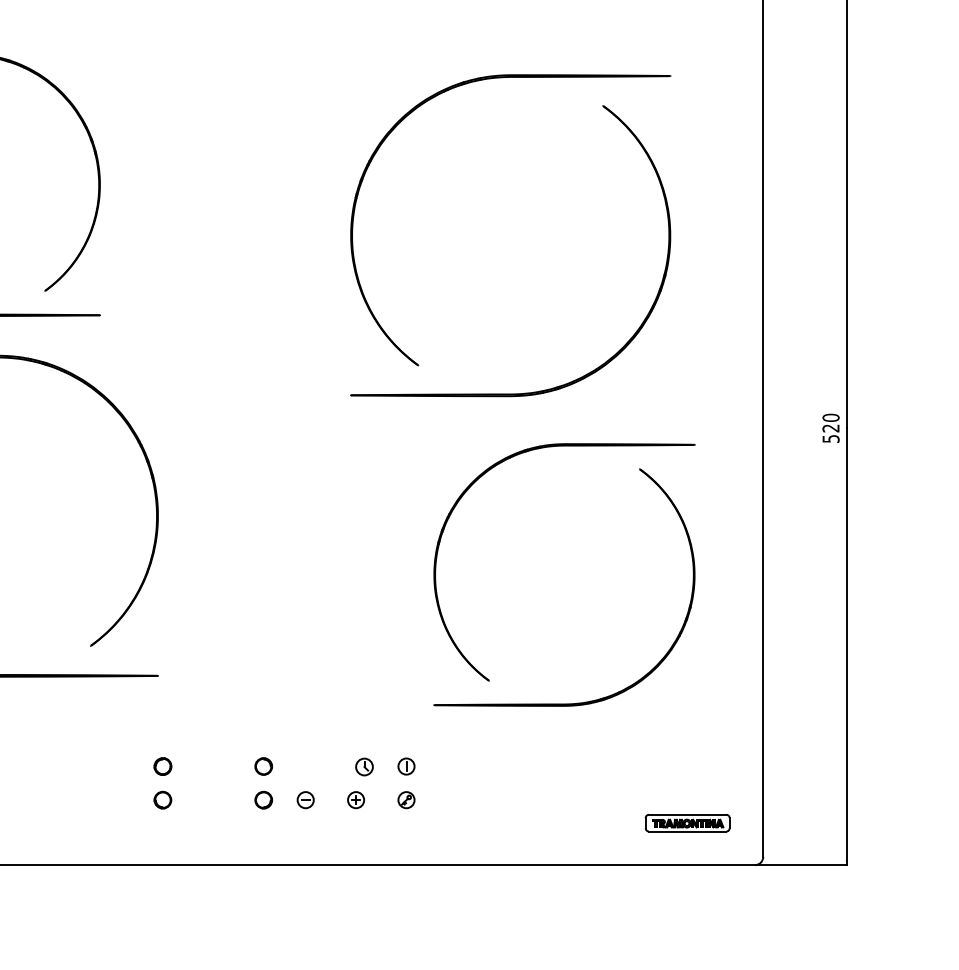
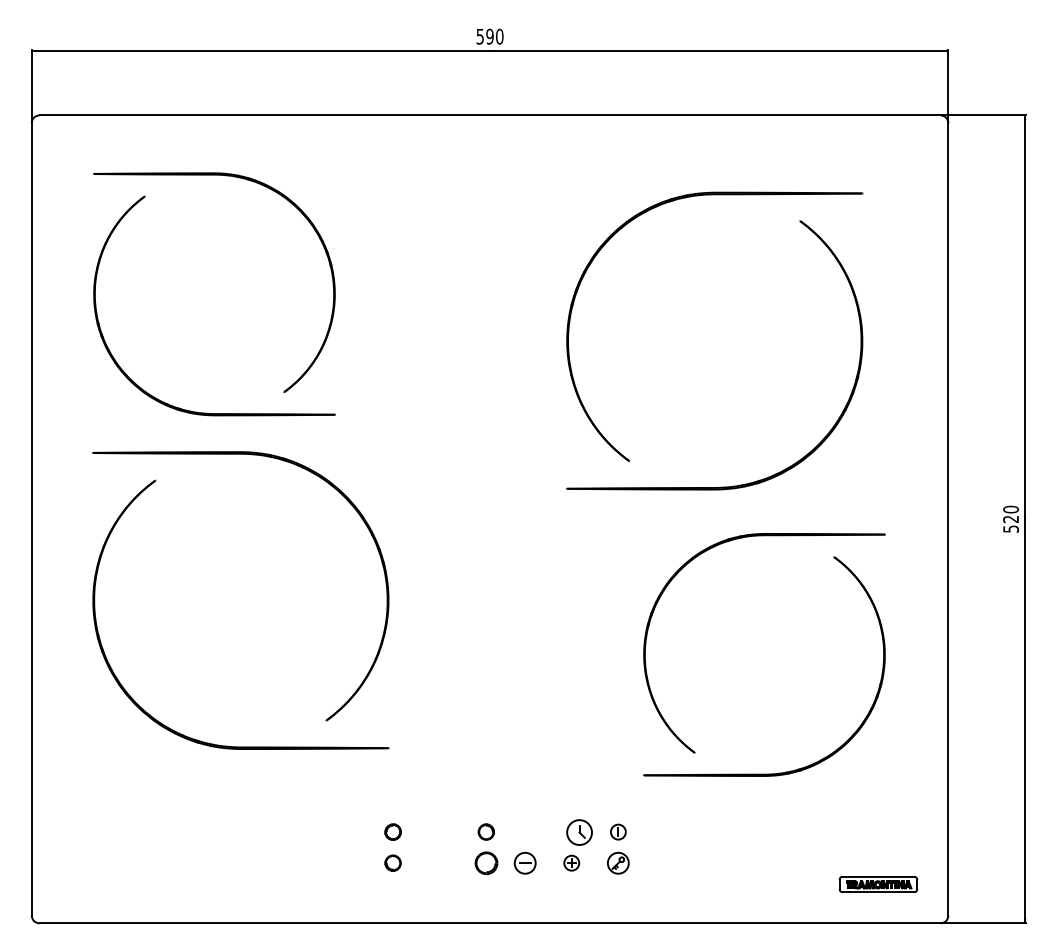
part: (364, 766) -> (579, 832), size x1.6
part: (262, 799) -> (485, 862), size x1.4
part: (304, 799) -> (524, 862), size x1.4
part: (406, 799) -> (618, 862), size x1.4

